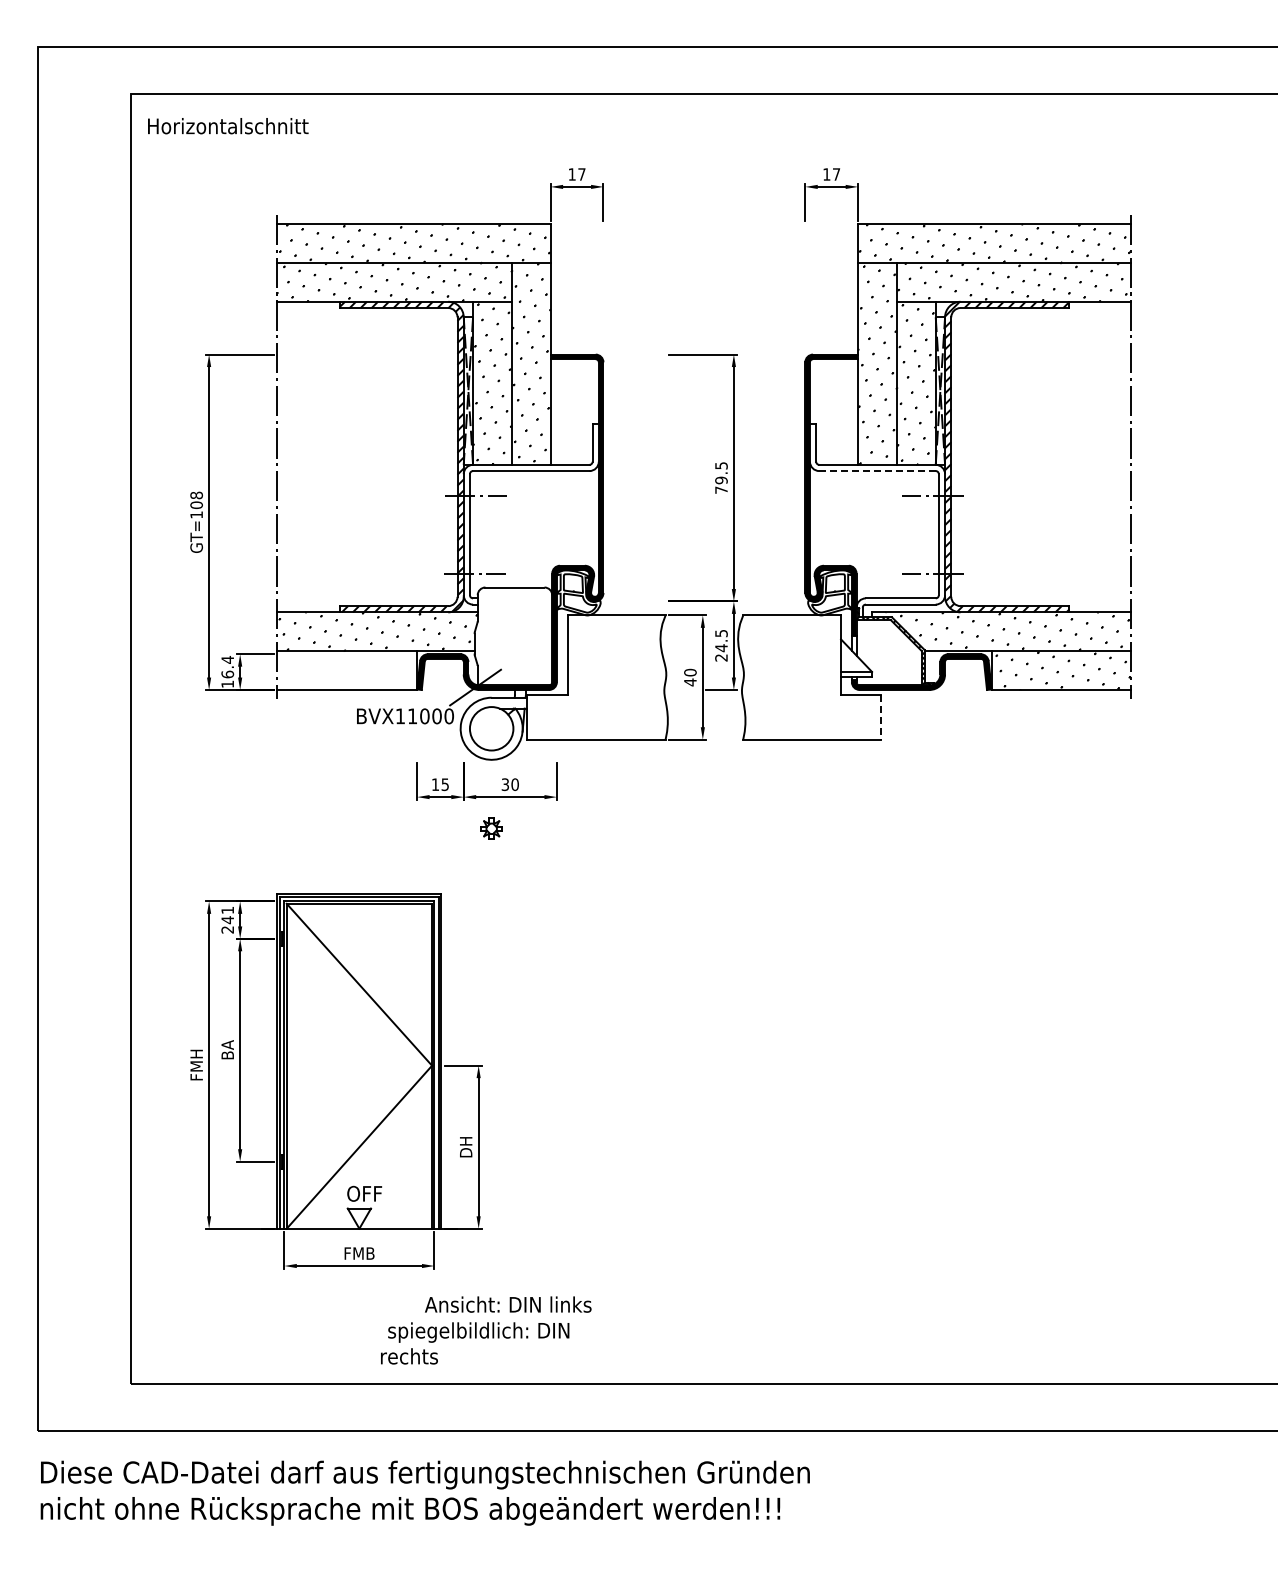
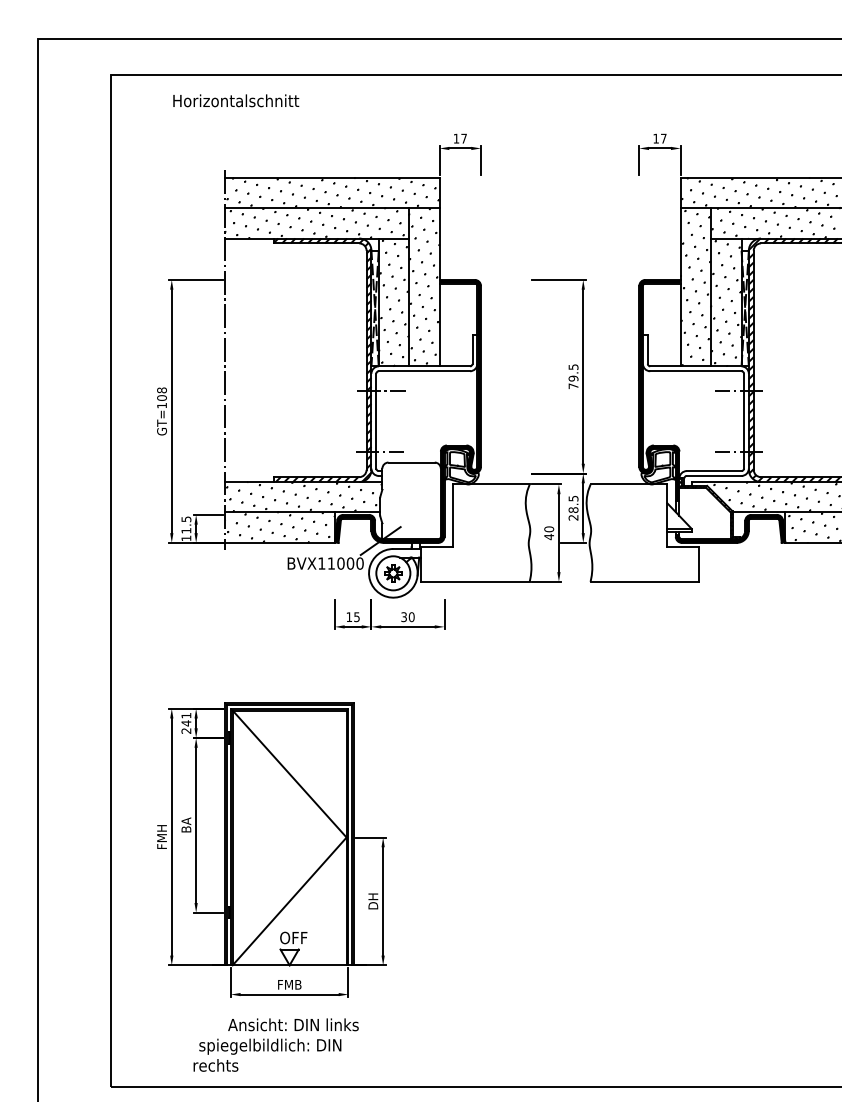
text: (228, 126) -> (236, 101), moved
line: (878, 471) -> (696, 371), dashed -> solid
text: (721, 648) -> (573, 510), 24.5 -> 28.5
text: (227, 667) -> (186, 525), 16.4 -> 11.5
hatch: (347, 670) -> (280, 527), added
line: (881, 717) -> (699, 564), dashed -> solid
part: (491, 828) -> (393, 573), moved
text: (486, 1330) -> (276, 1045), moved

